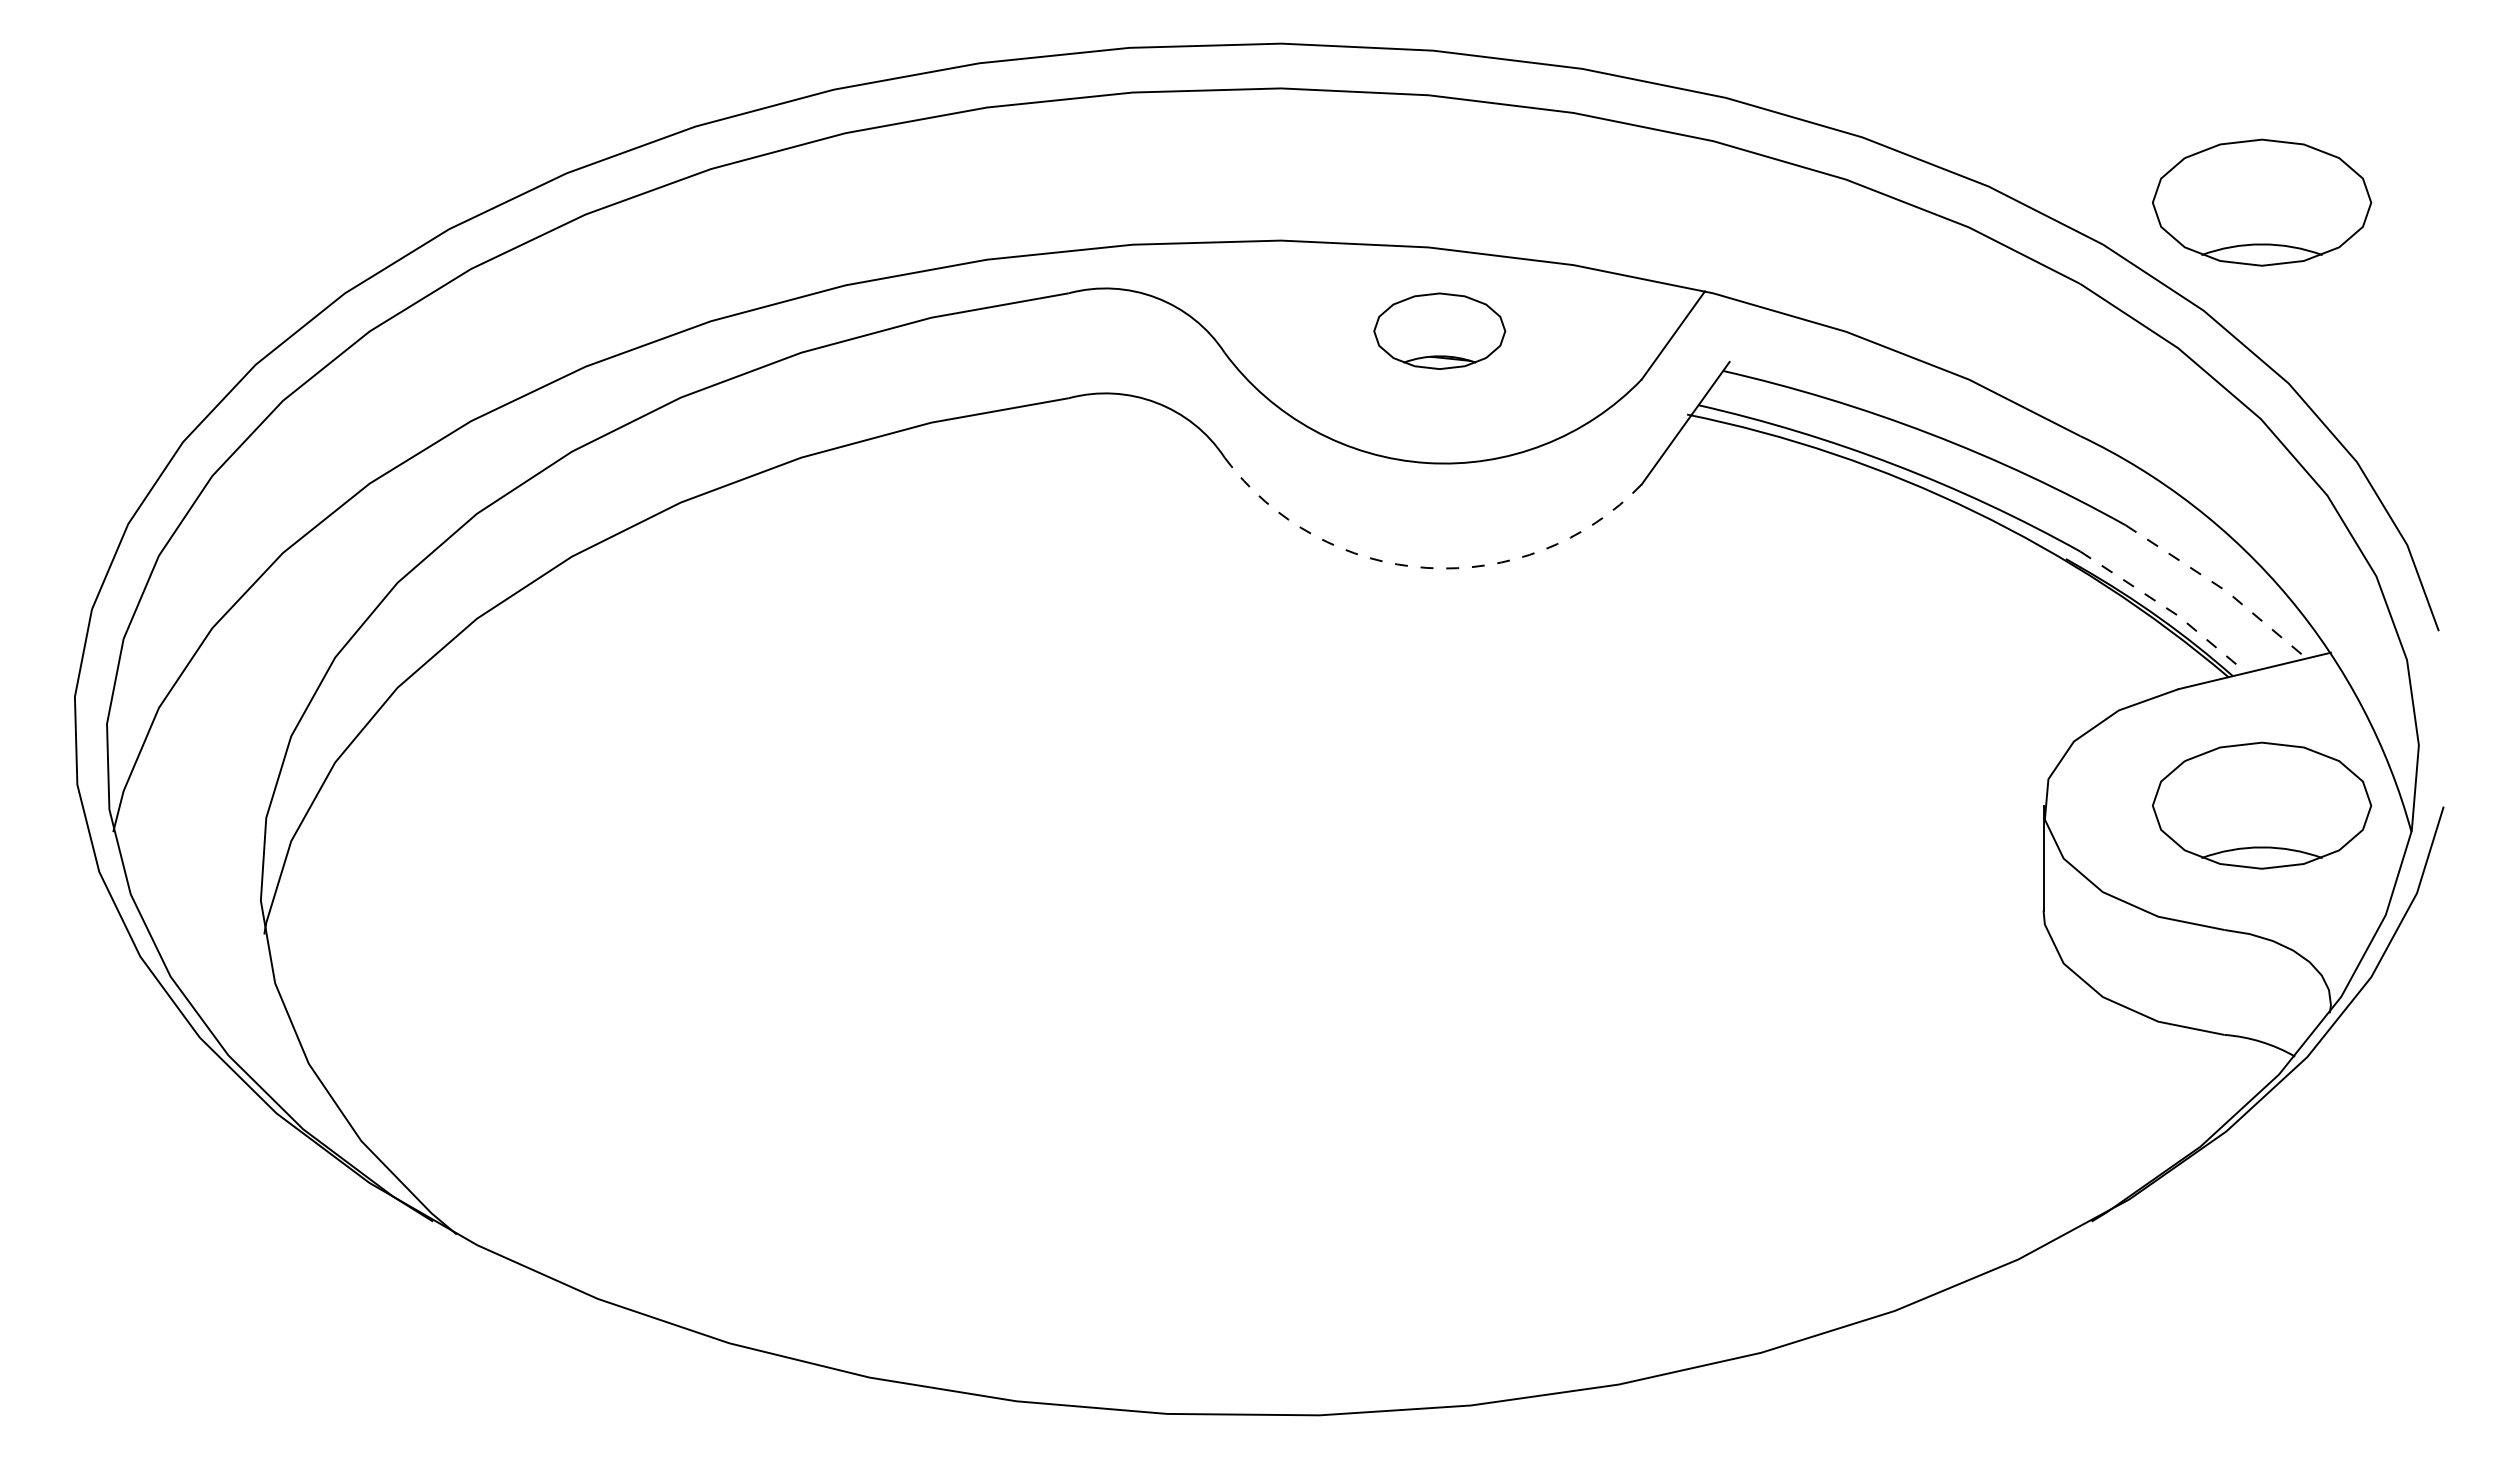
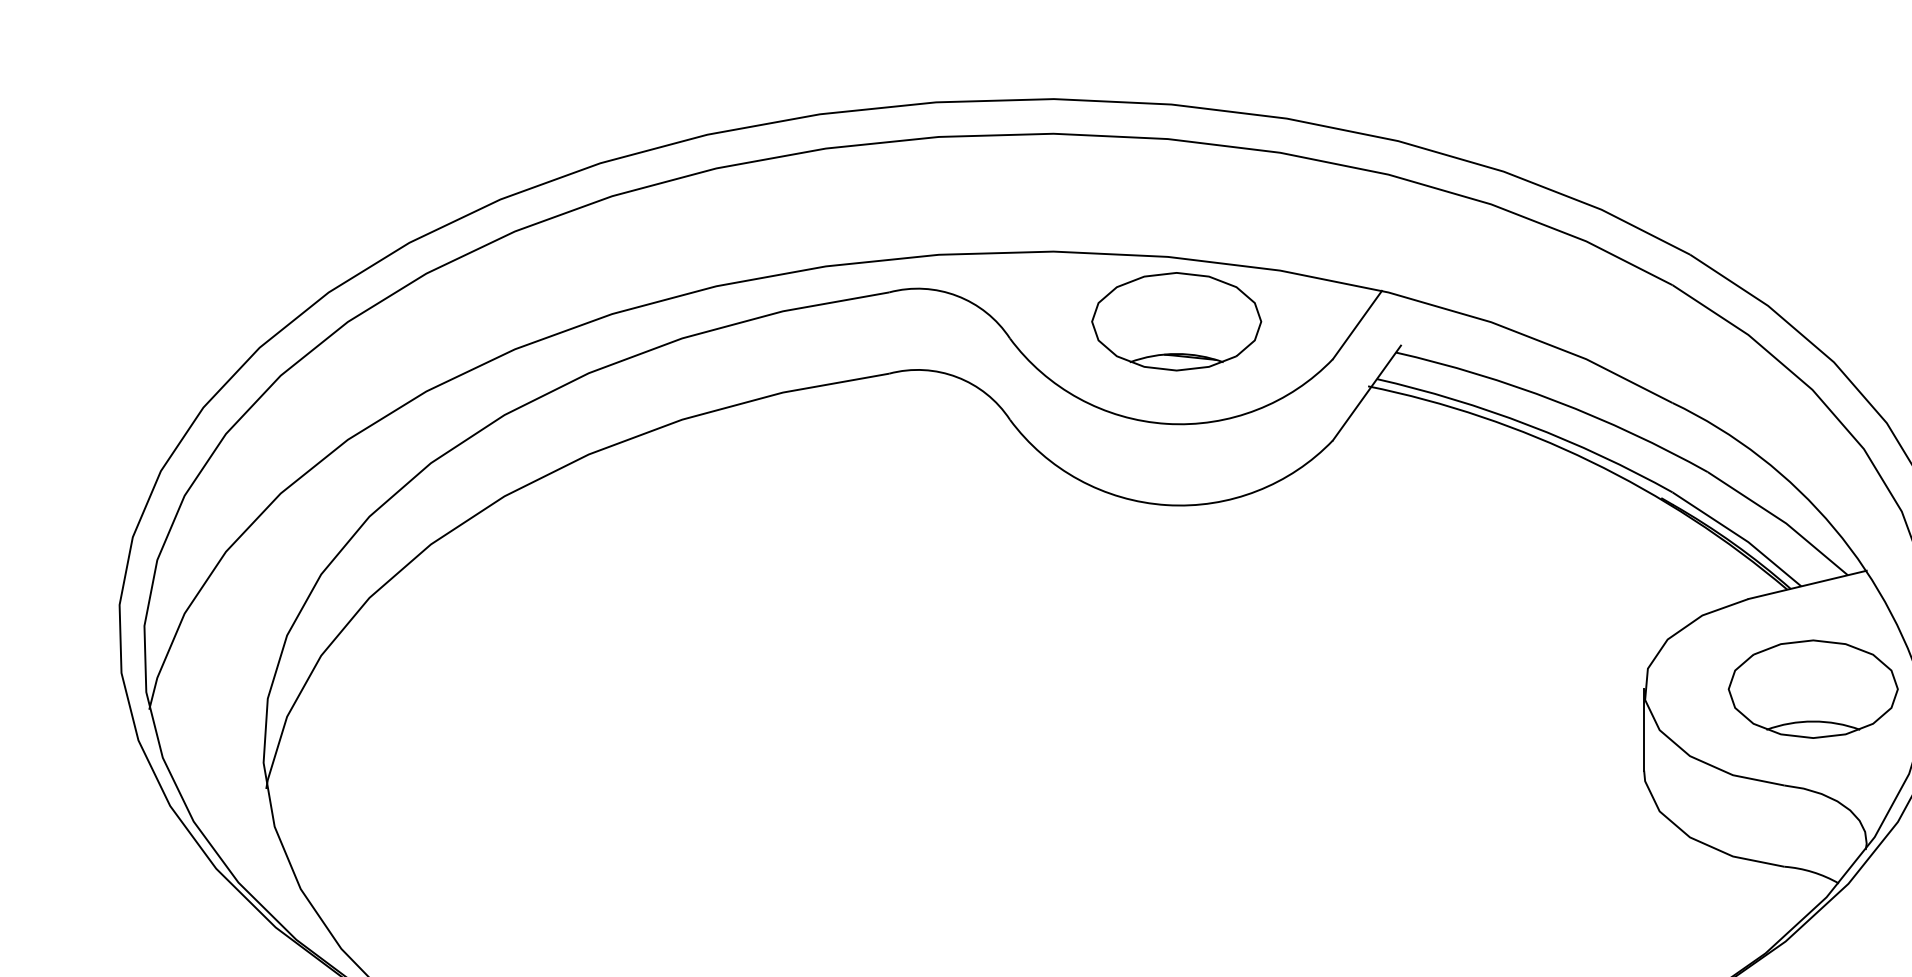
part: (2262, 202) -> (1813, 222), removed
part: (1439, 331) -> (1176, 322), size x1.67
arc: (1427, 567) -> (1167, 504), dashed -> solid
line: (2220, 587) -> (1781, 520), dashed -> solid
line: (2167, 608) -> (1740, 536), dashed -> solid

